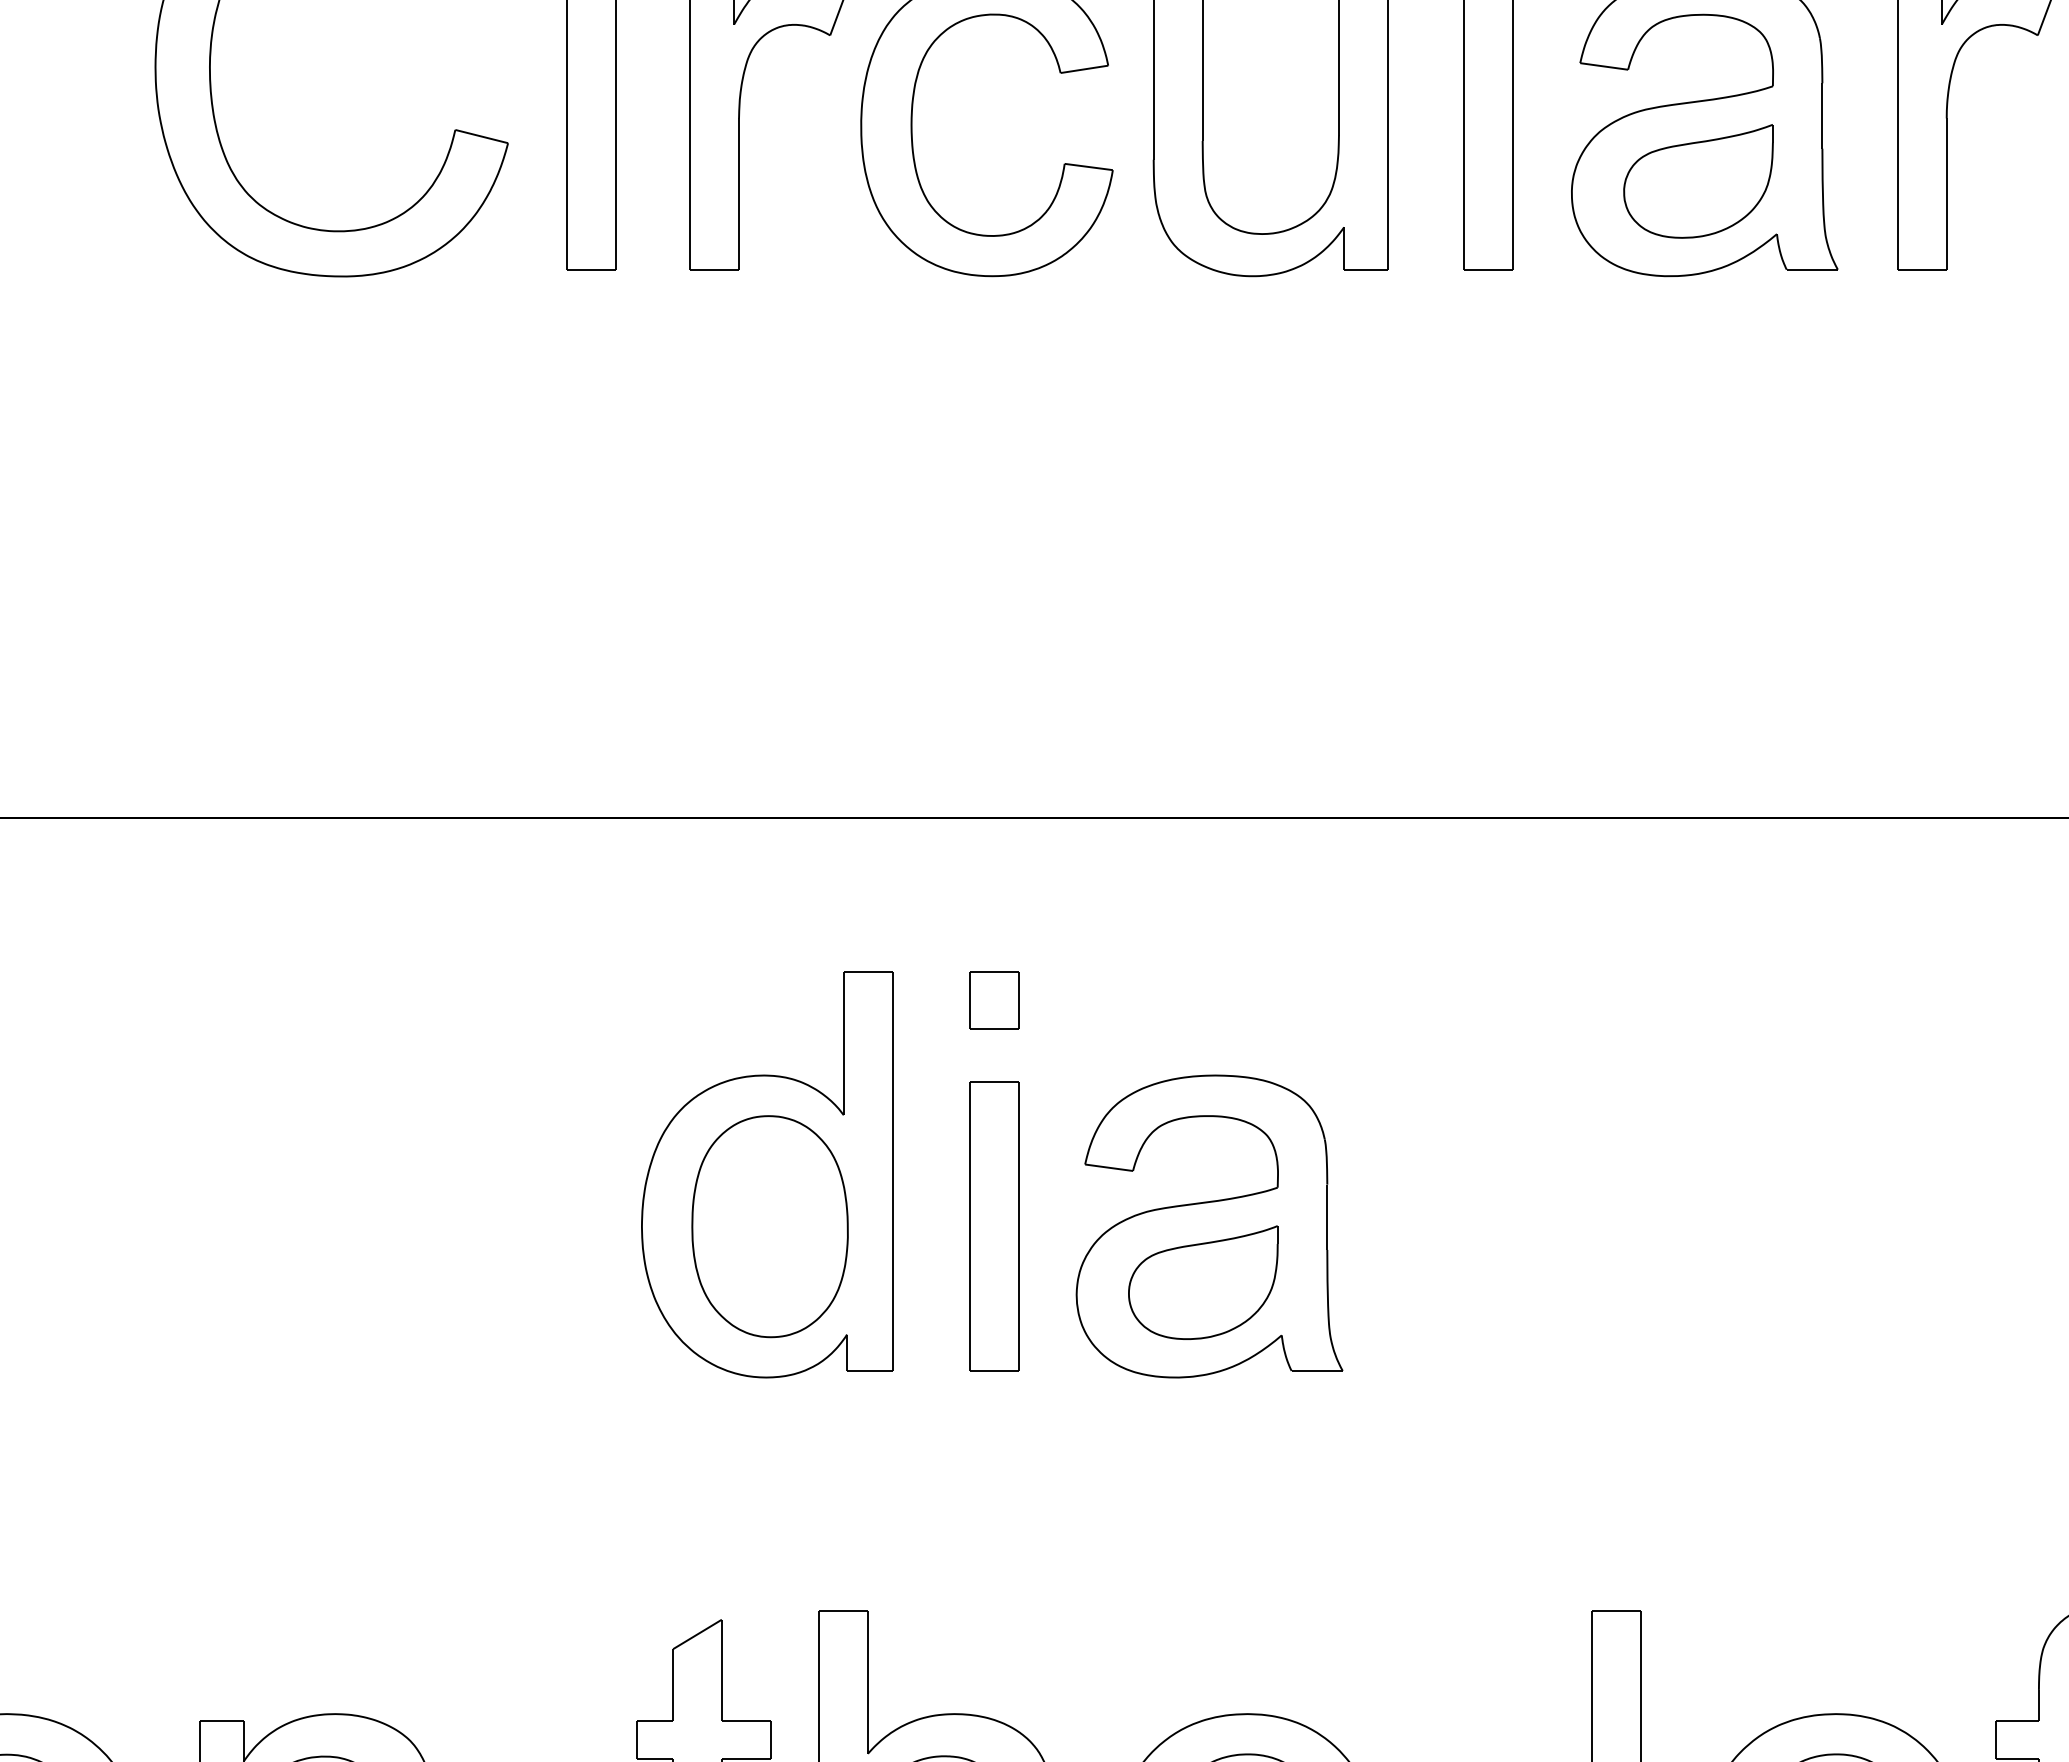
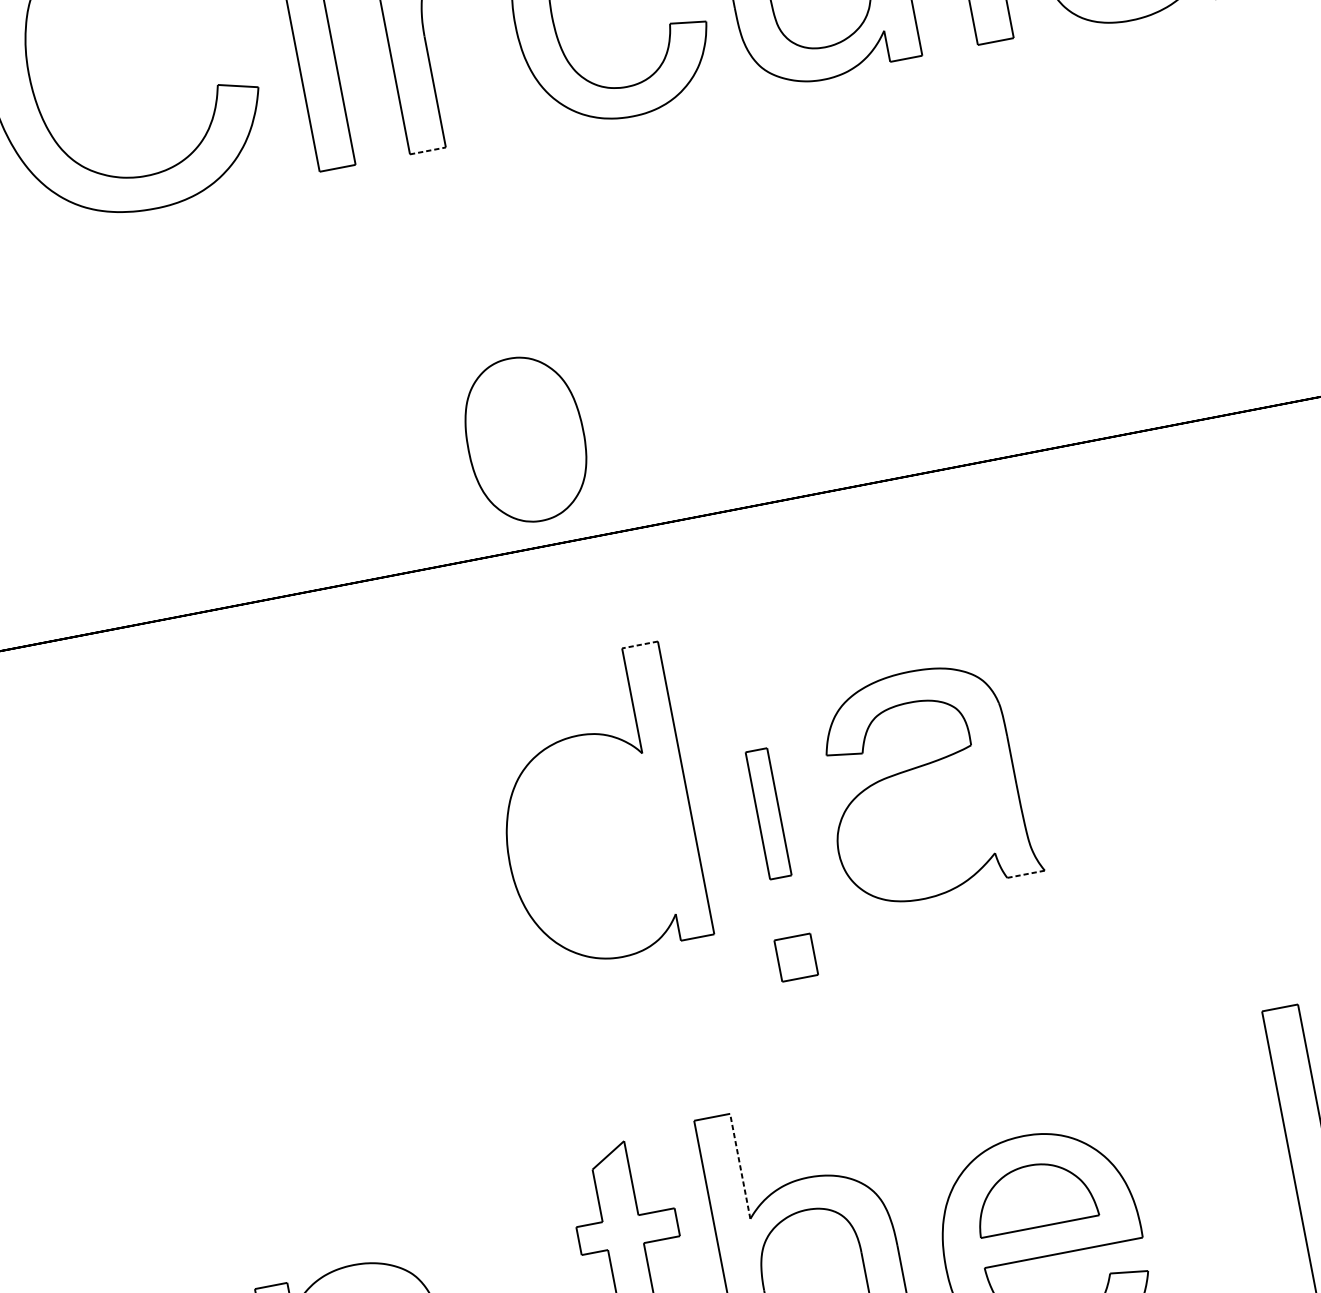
line: (715, 269) -> (428, 150), solid -> dashed
line: (867, 972) -> (639, 645), solid -> dashed
part: (994, 1000) -> (796, 957), moved
part: (769, 1226) -> (525, 439), moved
part: (994, 1226) -> (768, 813), size x0.6
part: (1203, 1282) -> (930, 825), removed
line: (1317, 1370) -> (1026, 873), solid -> dashed
line: (867, 1682) -> (739, 1166), solid -> dashed

